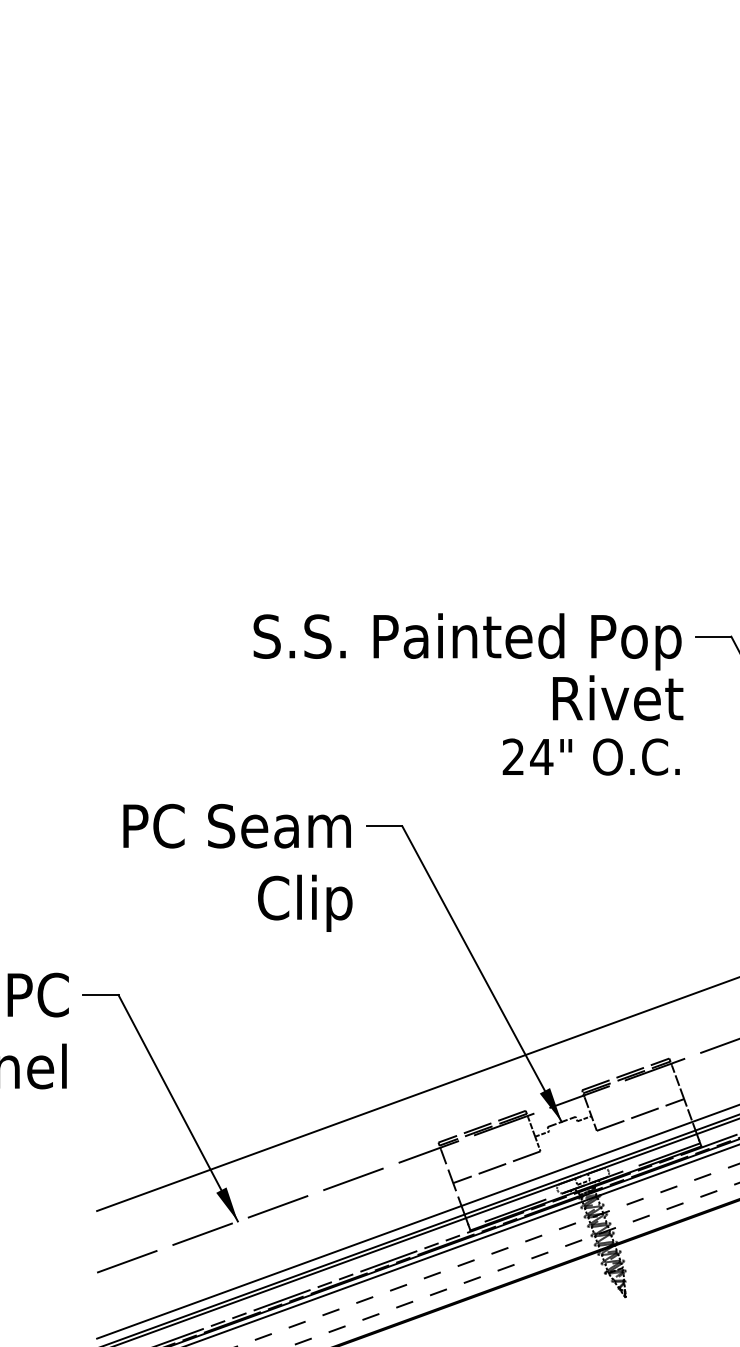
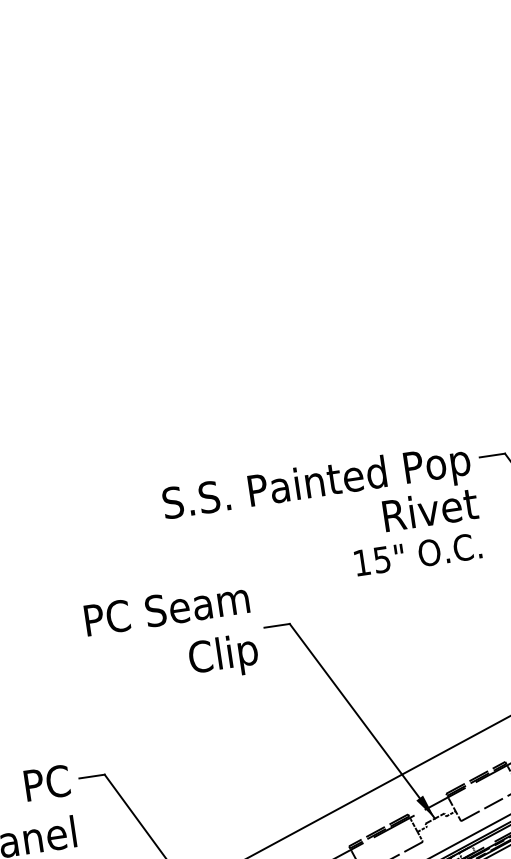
text: (527, 756) -> (371, 560), 24" -> 15"
text: (237, 867) -> (171, 638), moved

